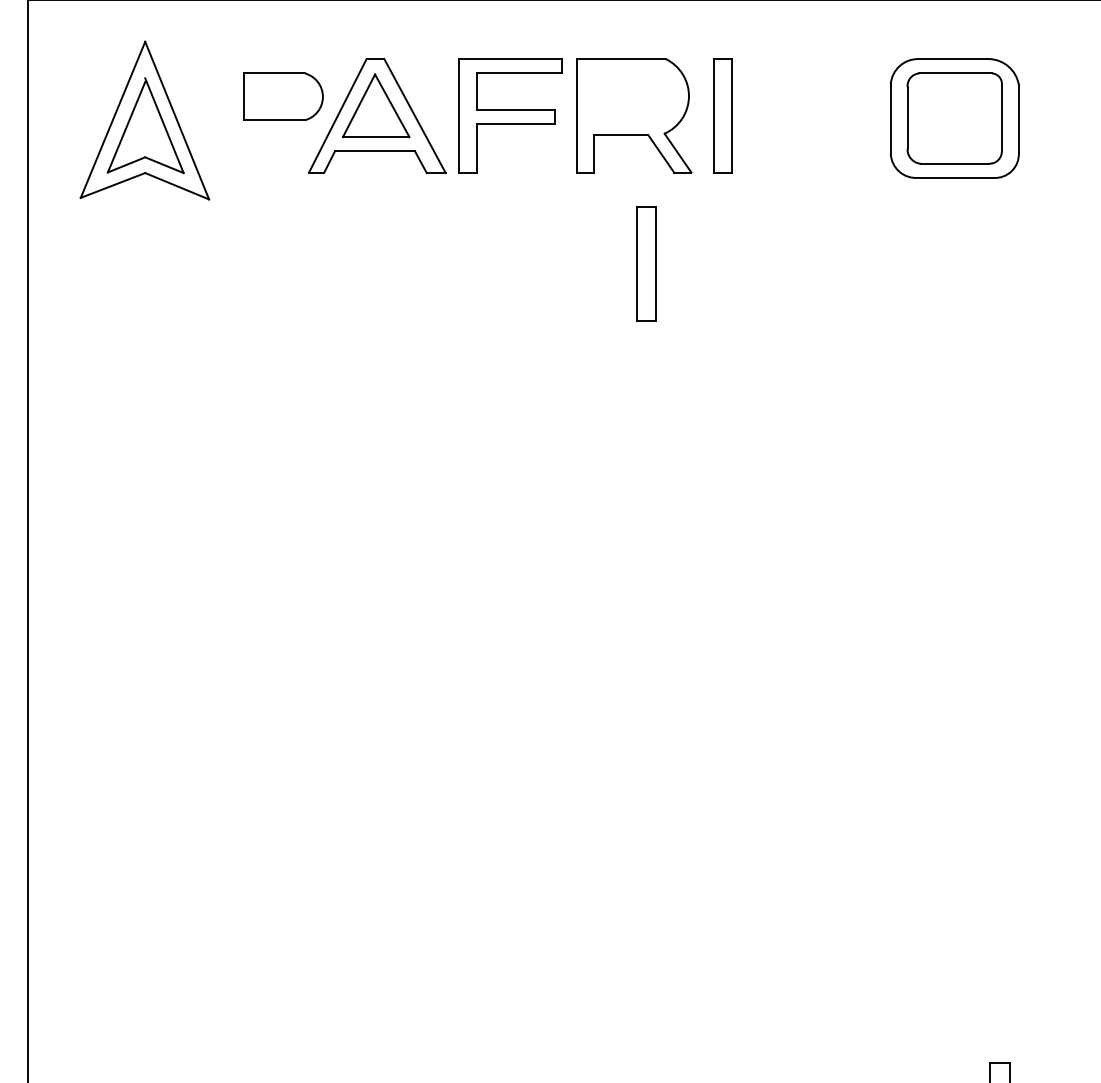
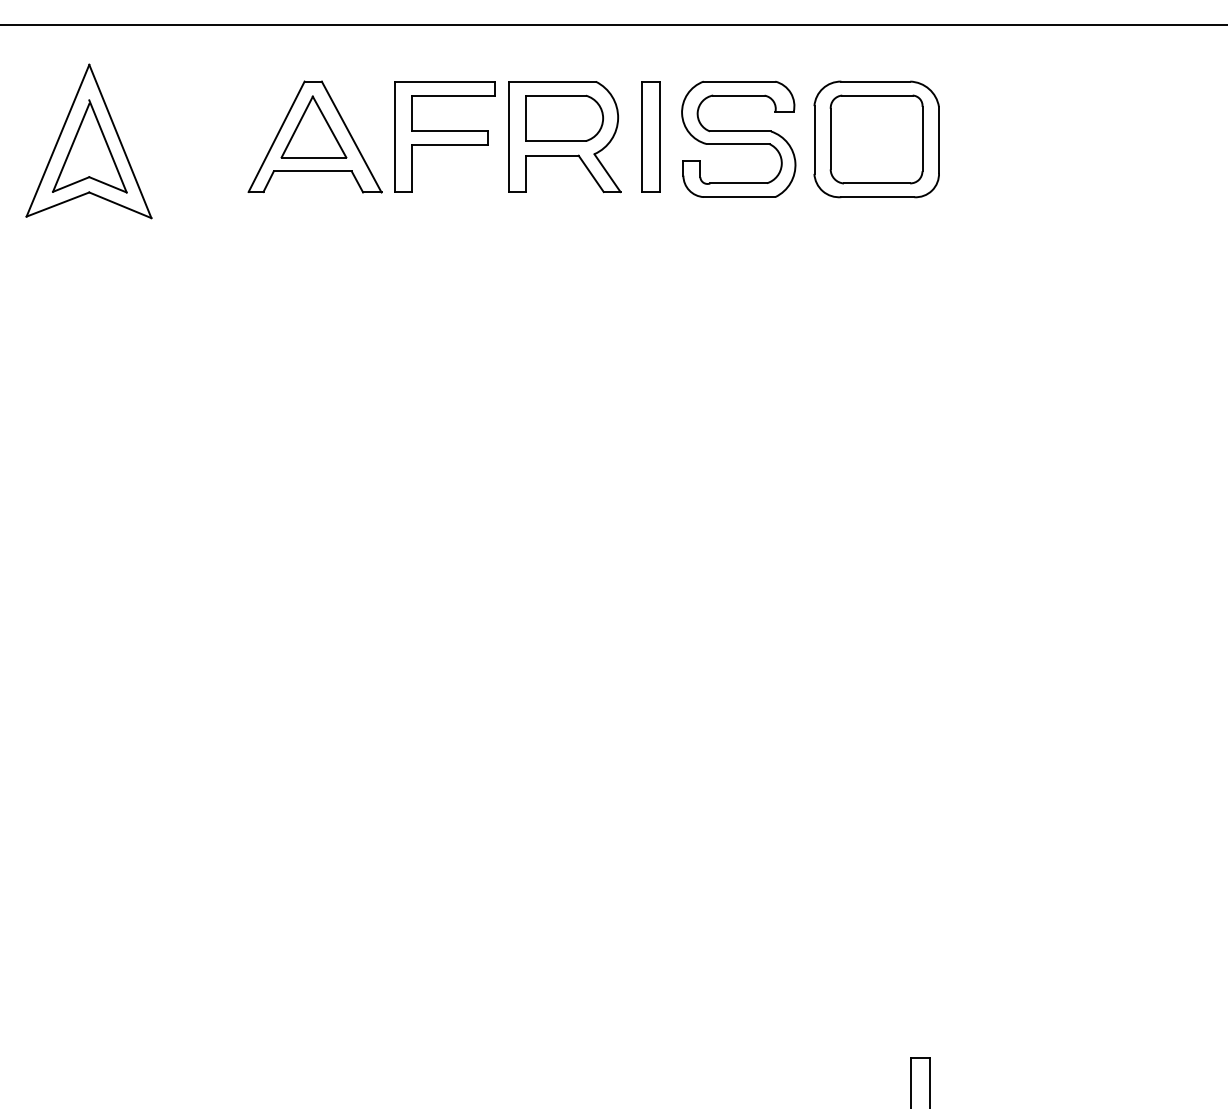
part: (283, 95) -> (564, 117), moved
part: (812, 117) -> (738, 138), added
part: (646, 263) -> (576, 280), removed

